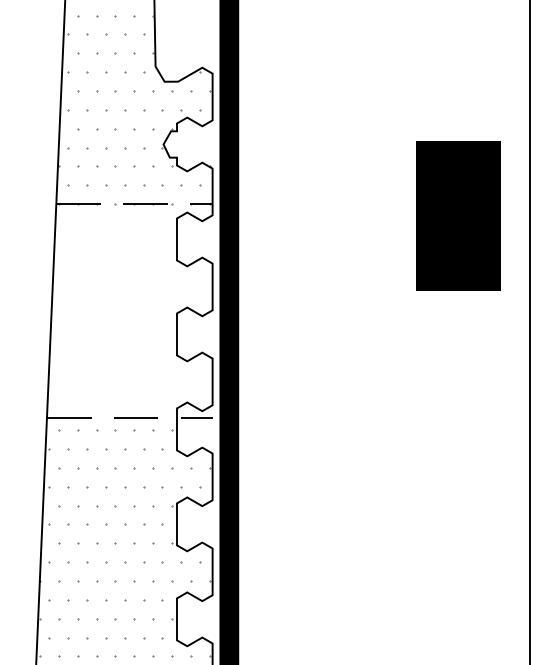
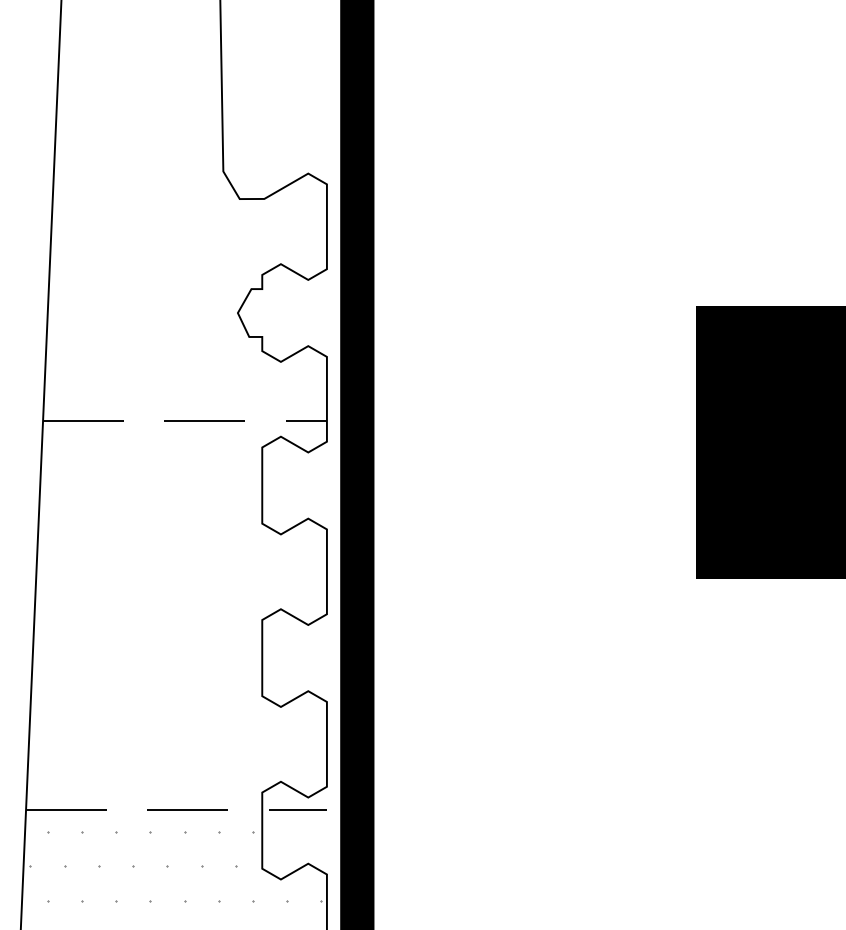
hatch: (133, 109) -> (183, 249), removed

